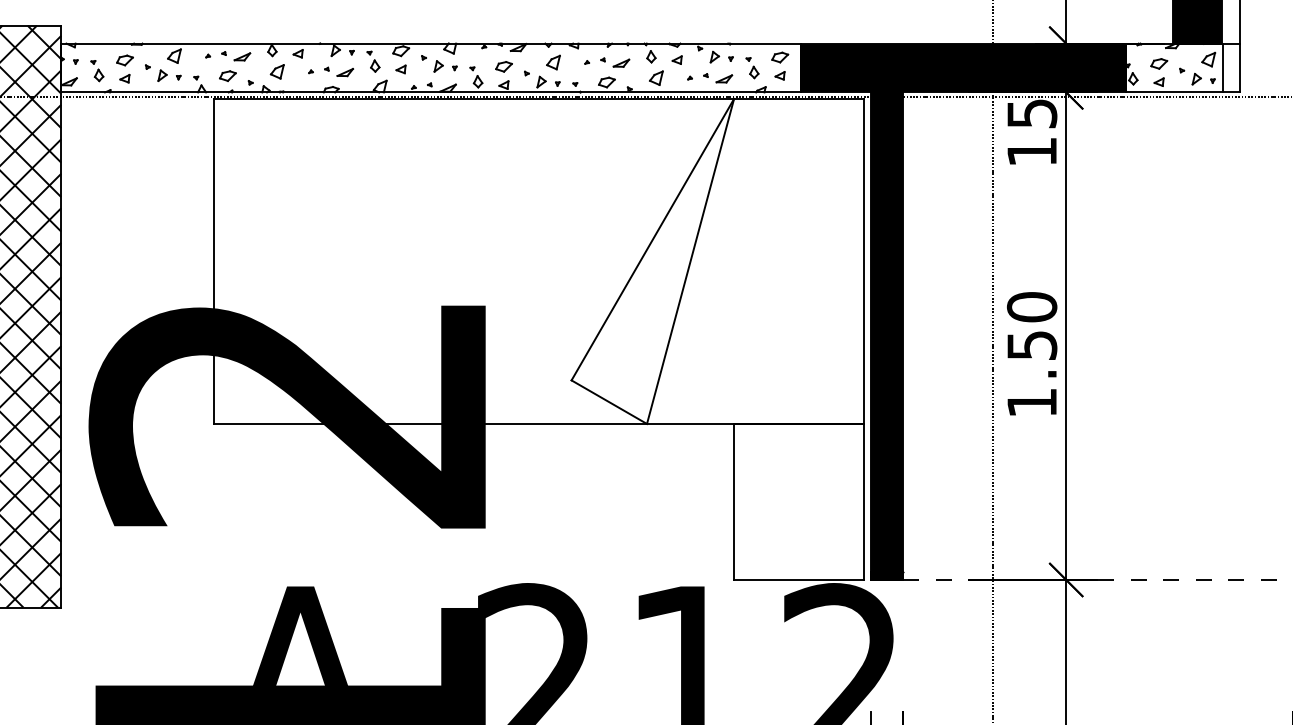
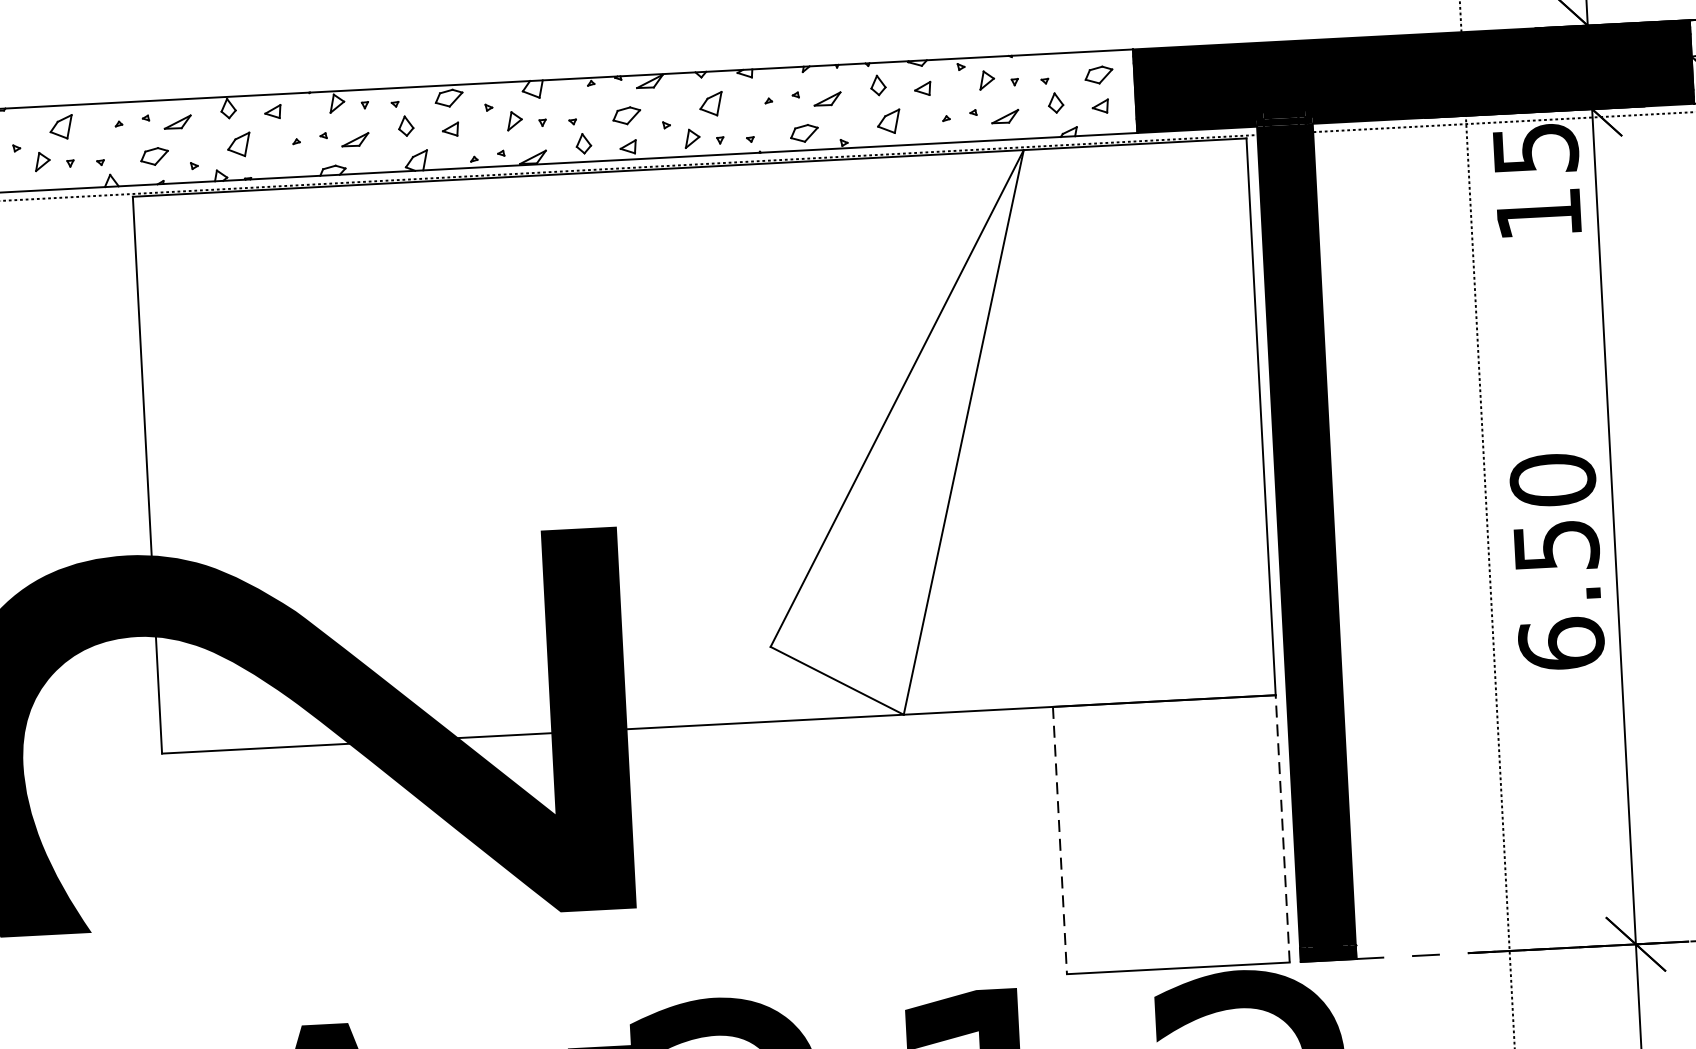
text: (1031, 402) -> (1560, 643), 1.50 -> 6.50
line: (864, 501) -> (1283, 828), solid -> dashed
line: (734, 502) -> (1060, 841), solid -> dashed

